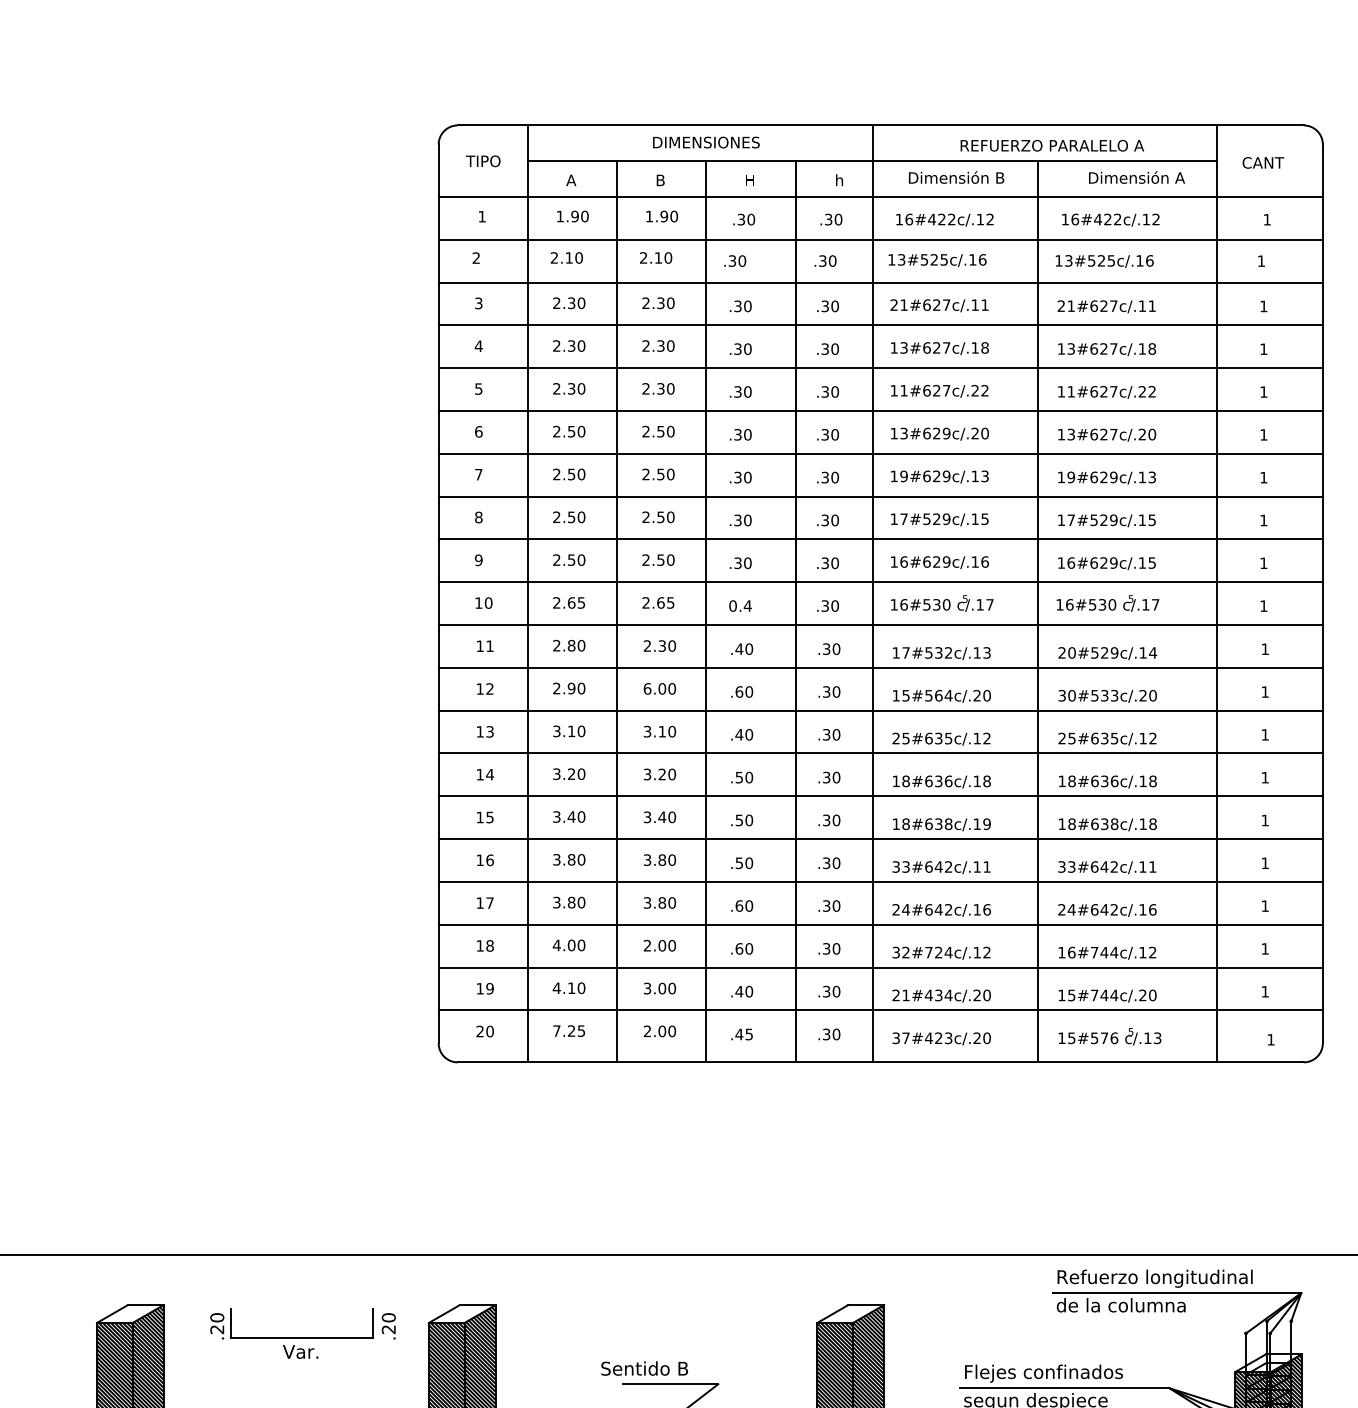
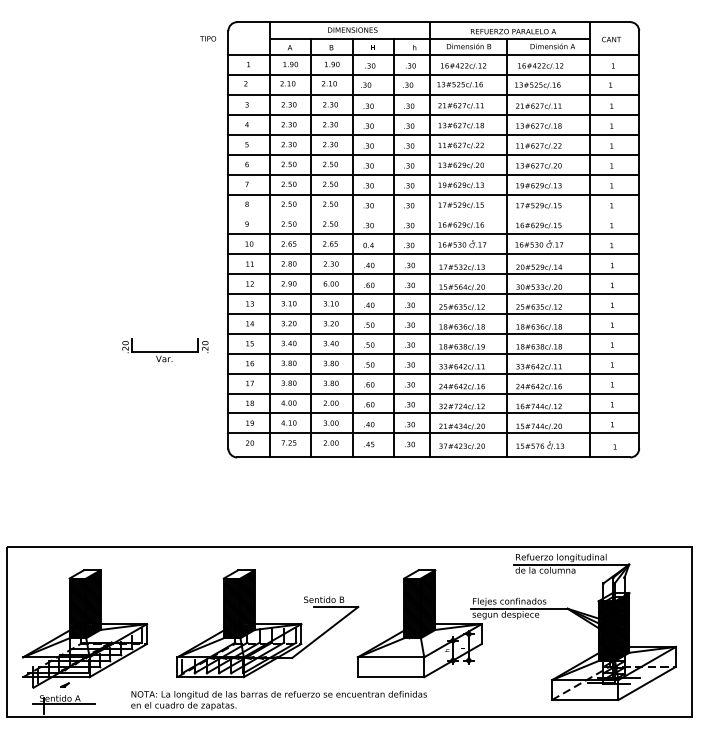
text: (484, 160) -> (208, 38), moved
line: (880, 539) -> (433, 214), removed
part: (303, 1333) -> (165, 350), moved

